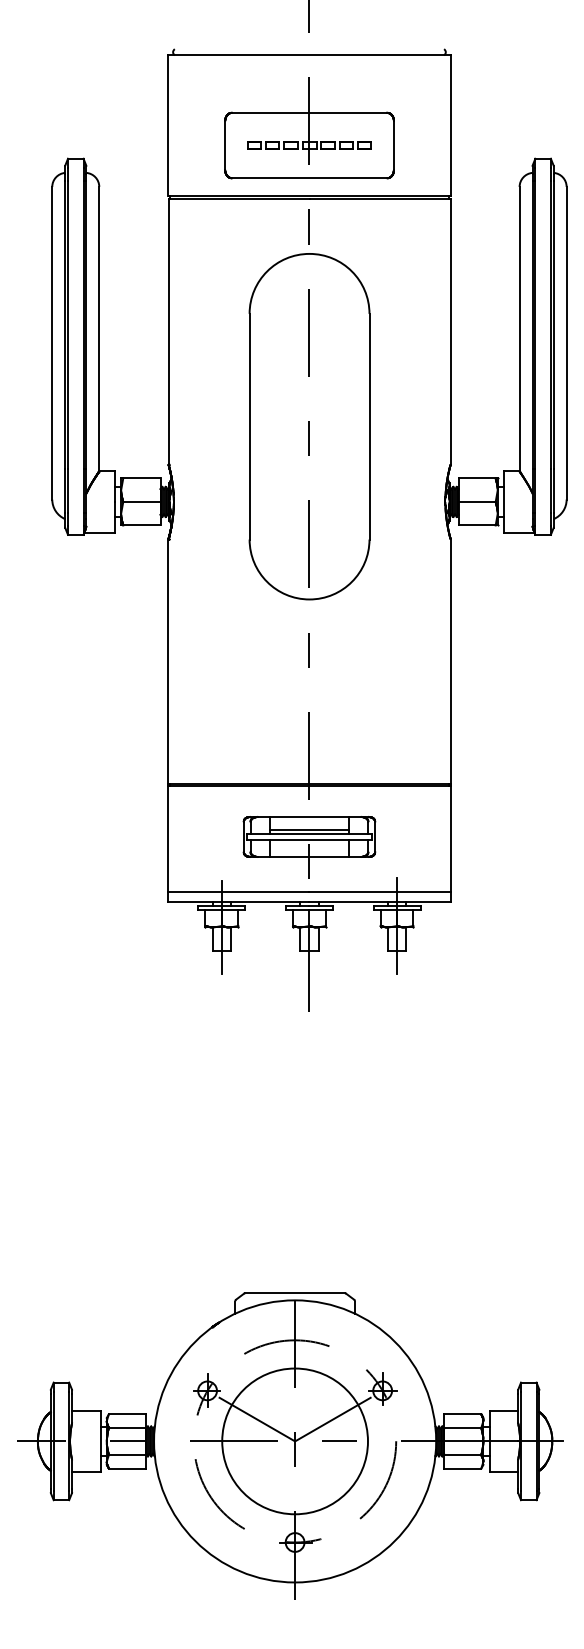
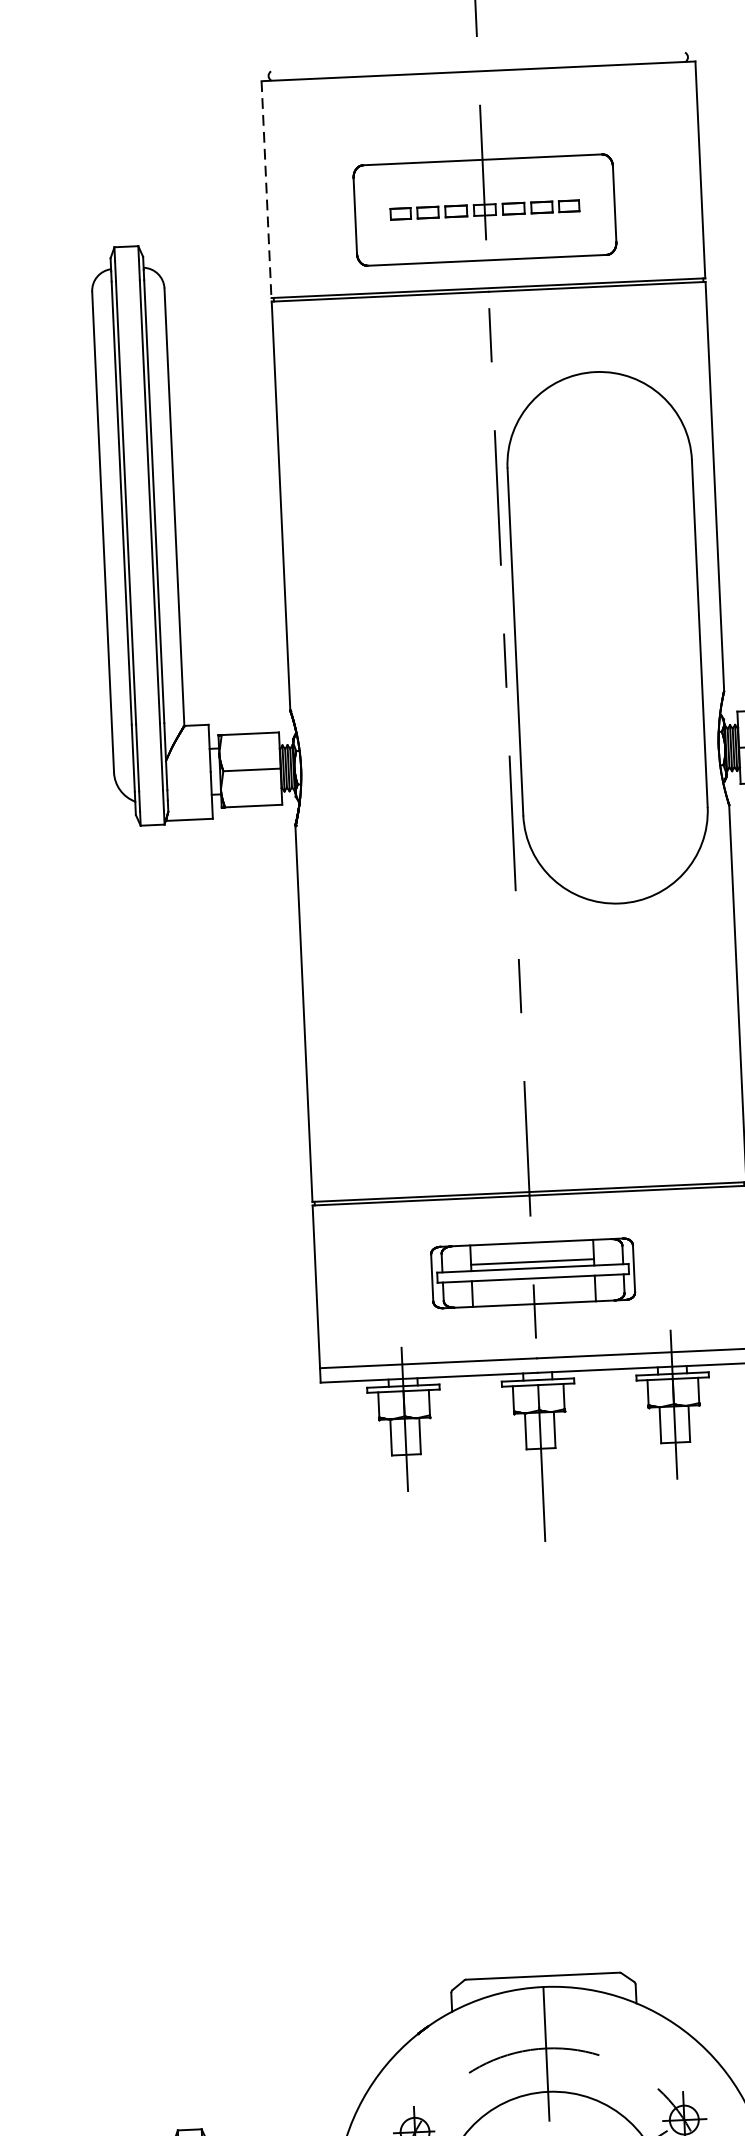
line: (168, 125) -> (266, 189), solid -> dashed
part: (309, 426) -> (607, 637), moved

